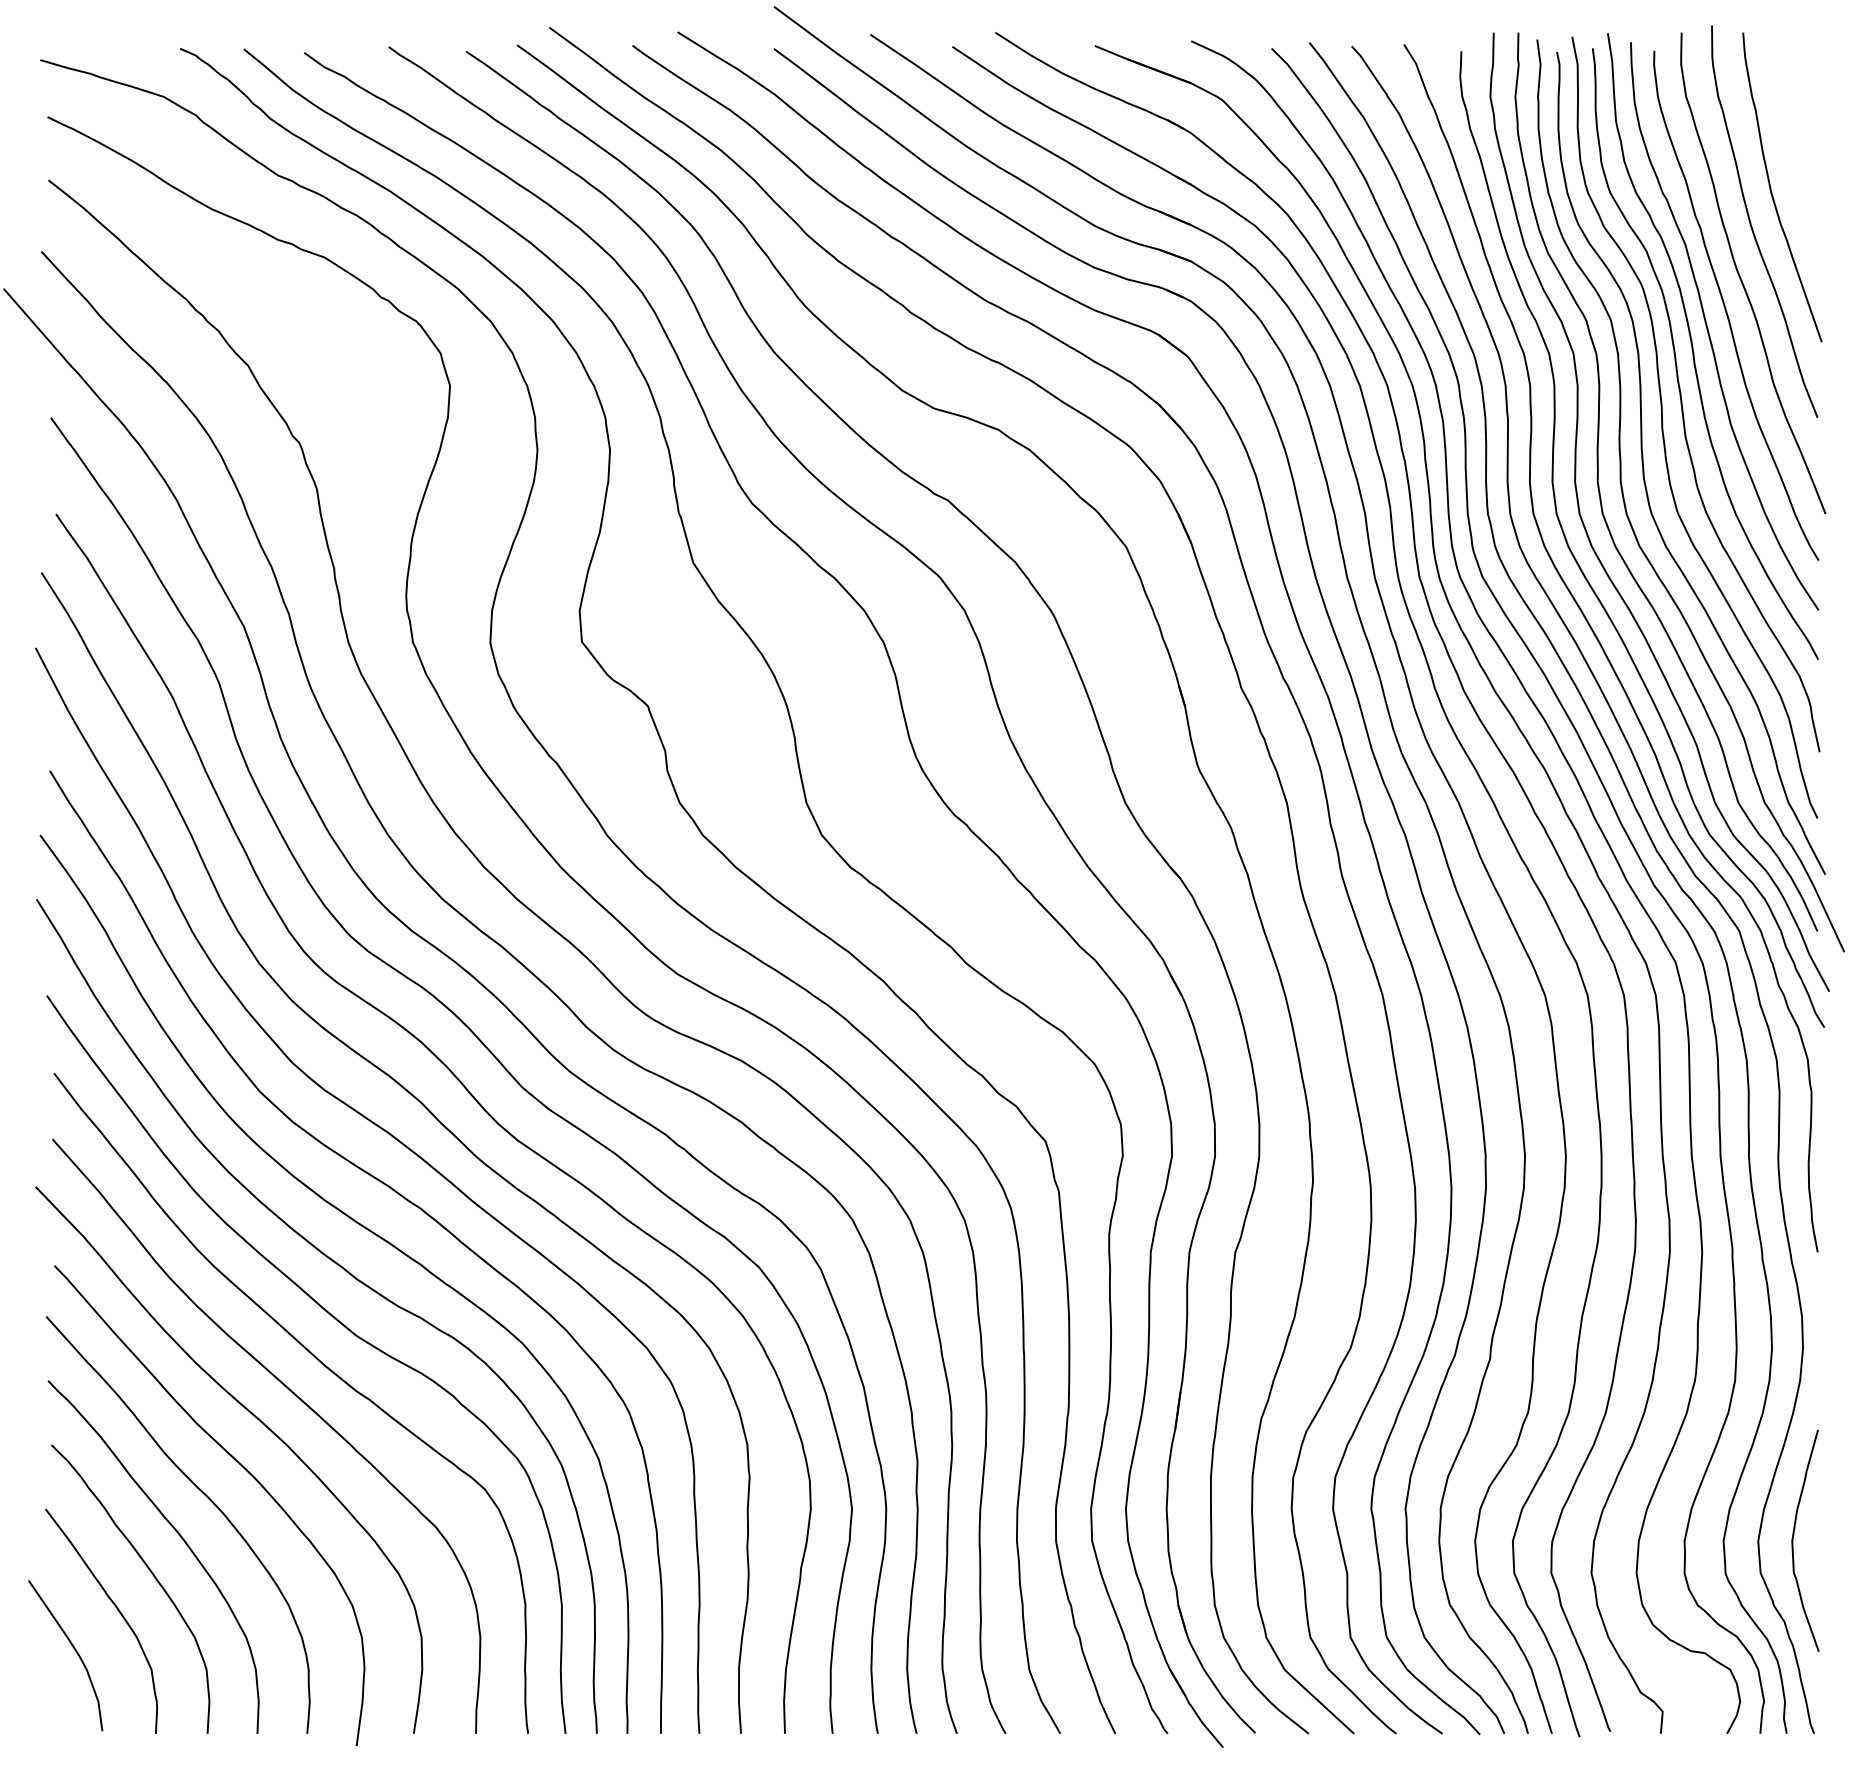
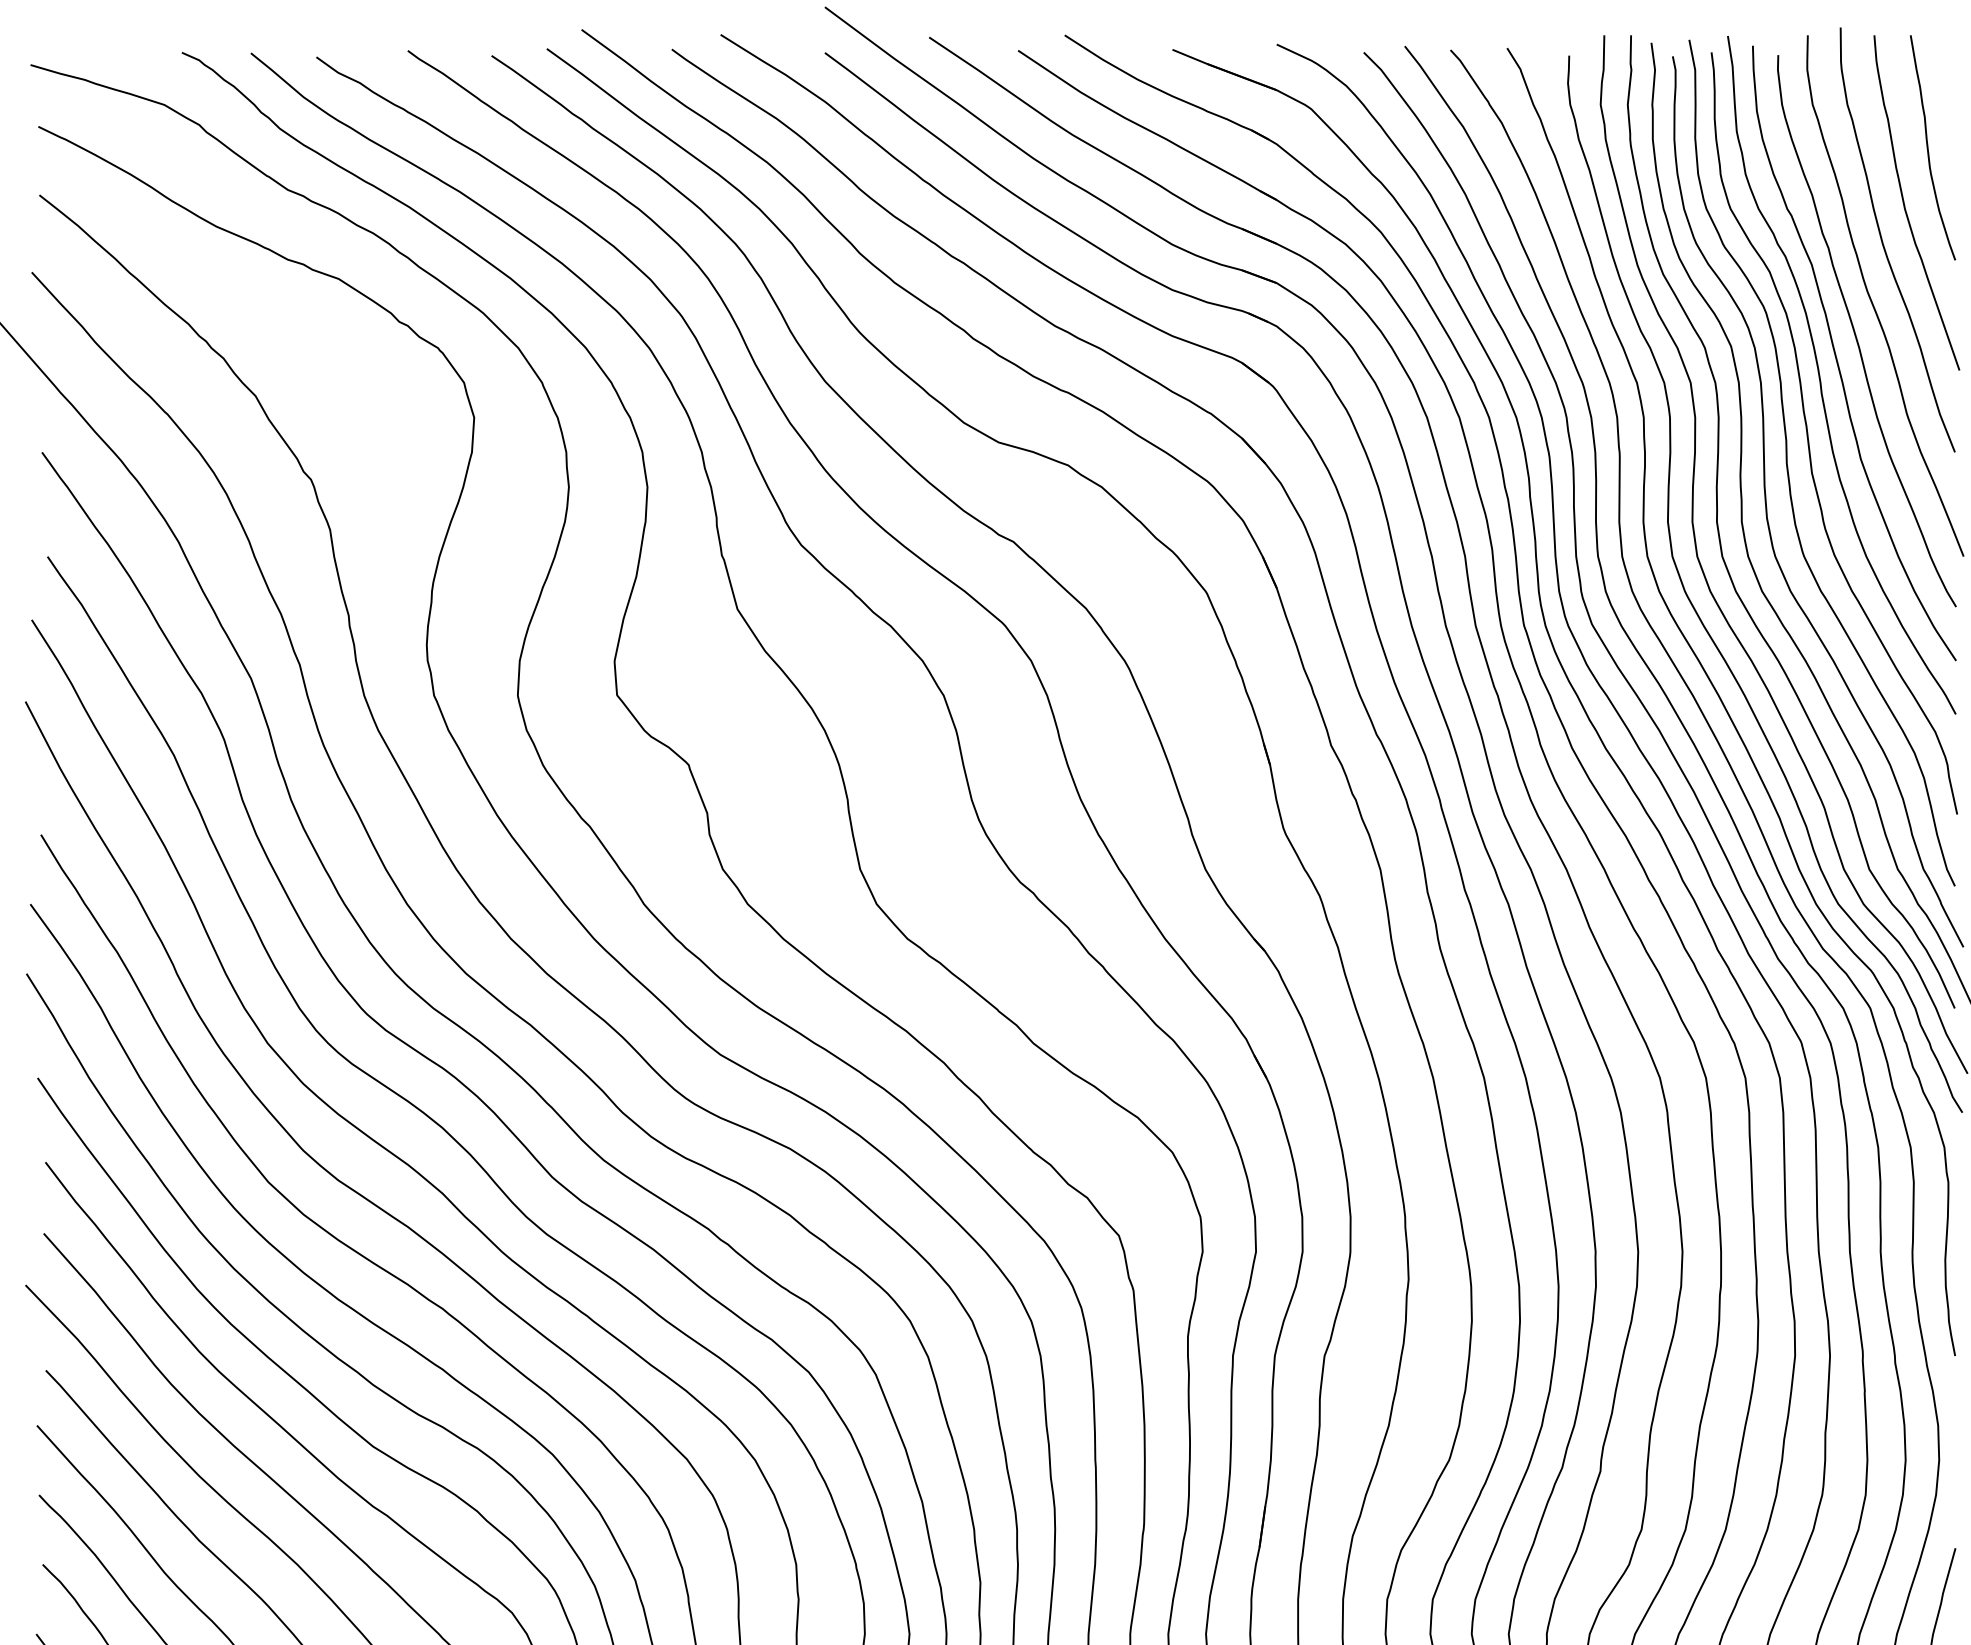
curve: (1793, 136) -> (1928, 147), added

